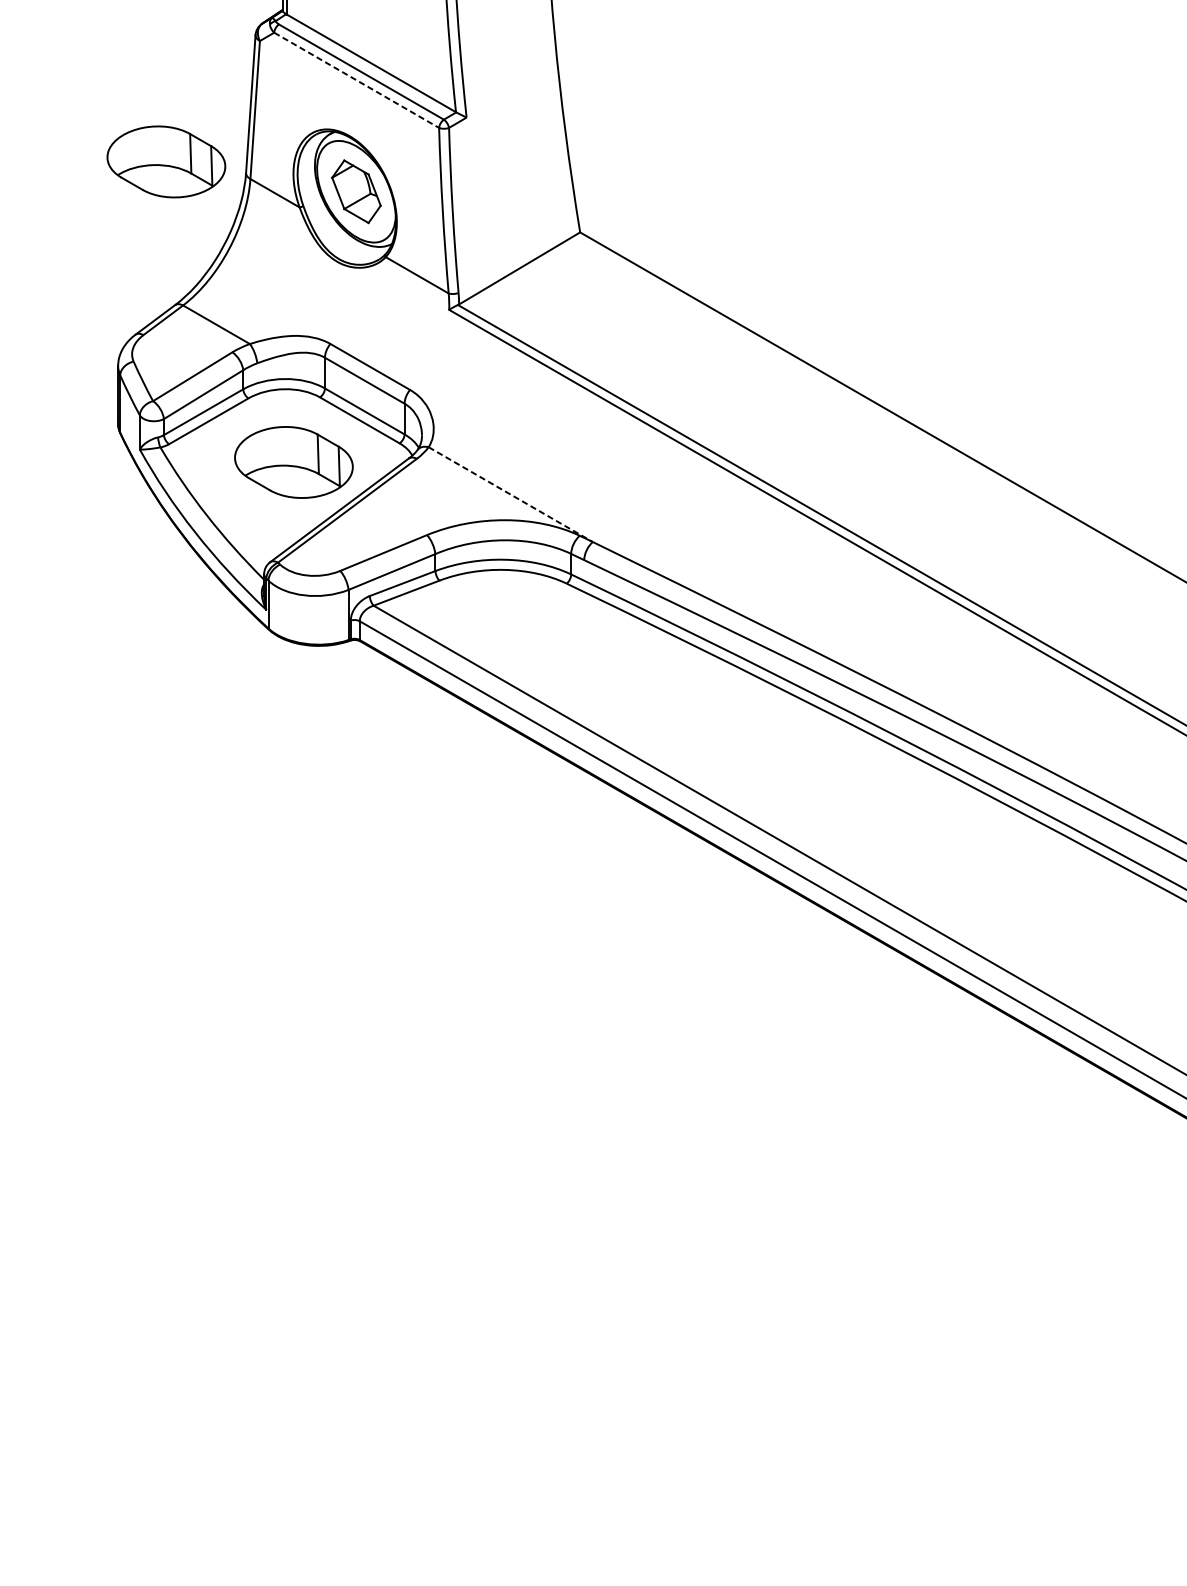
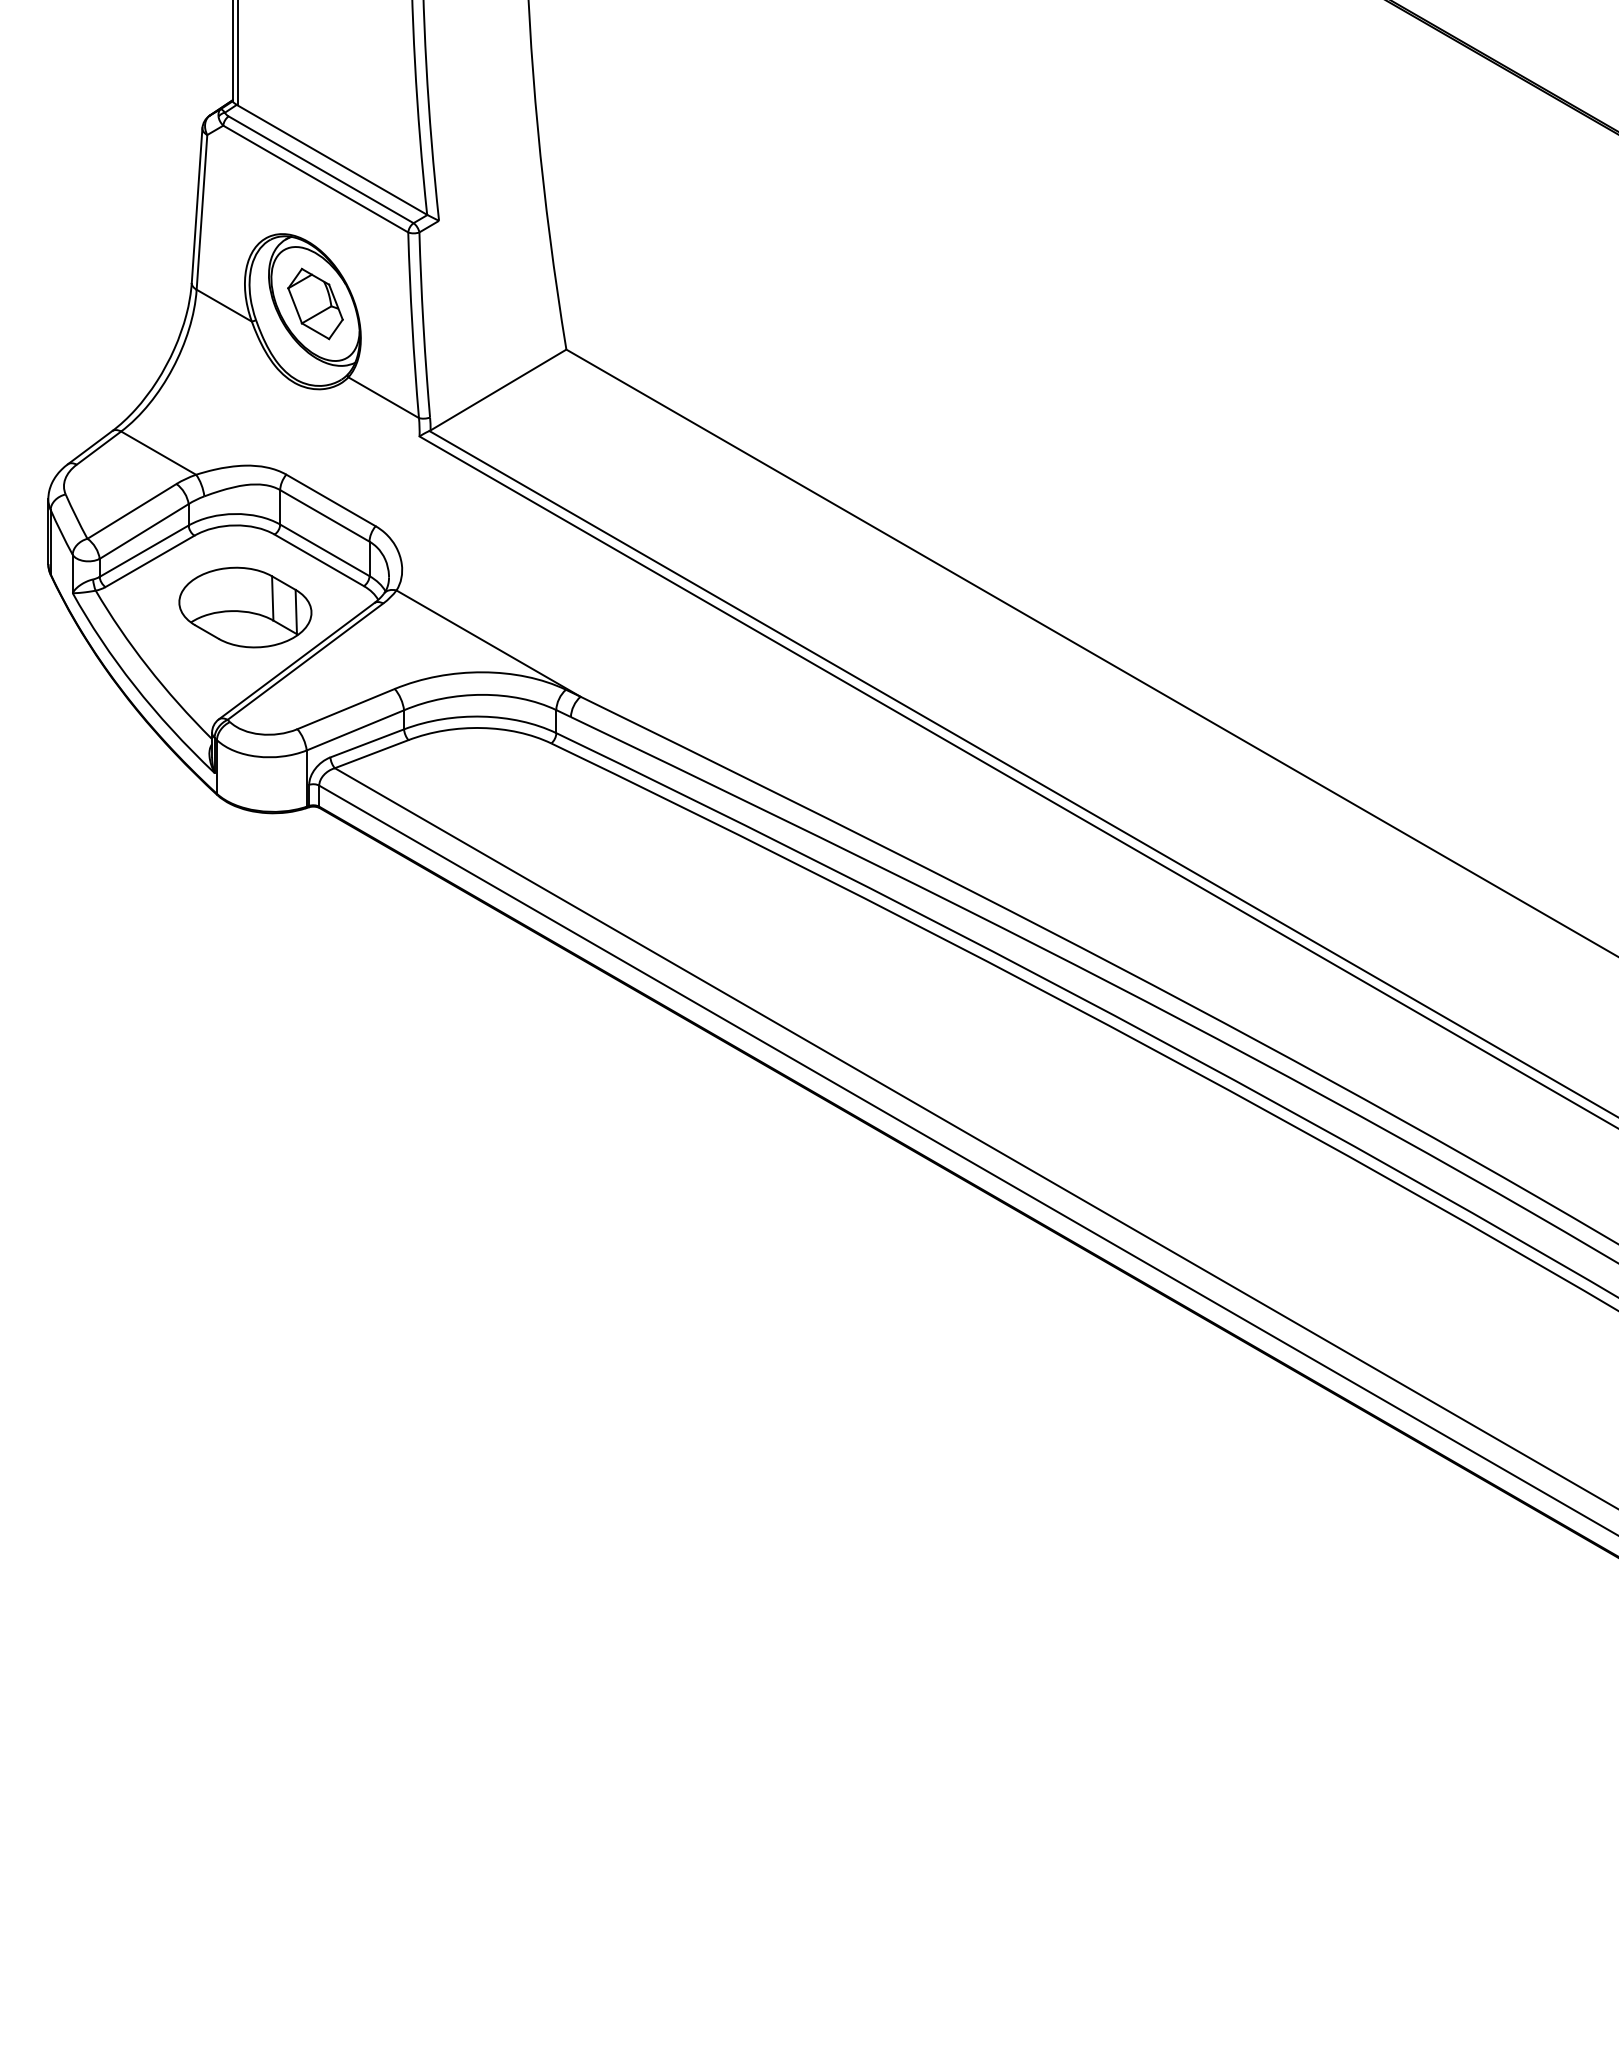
line: (356, 80) -> (315, 179), dashed -> solid
part: (166, 161) -> (102, 270), removed
line: (511, 494) -> (489, 643), dashed -> solid

